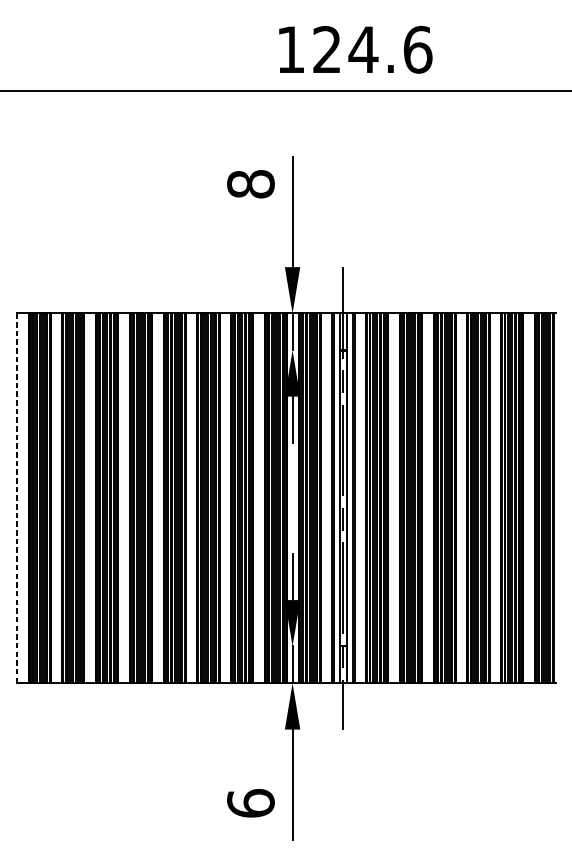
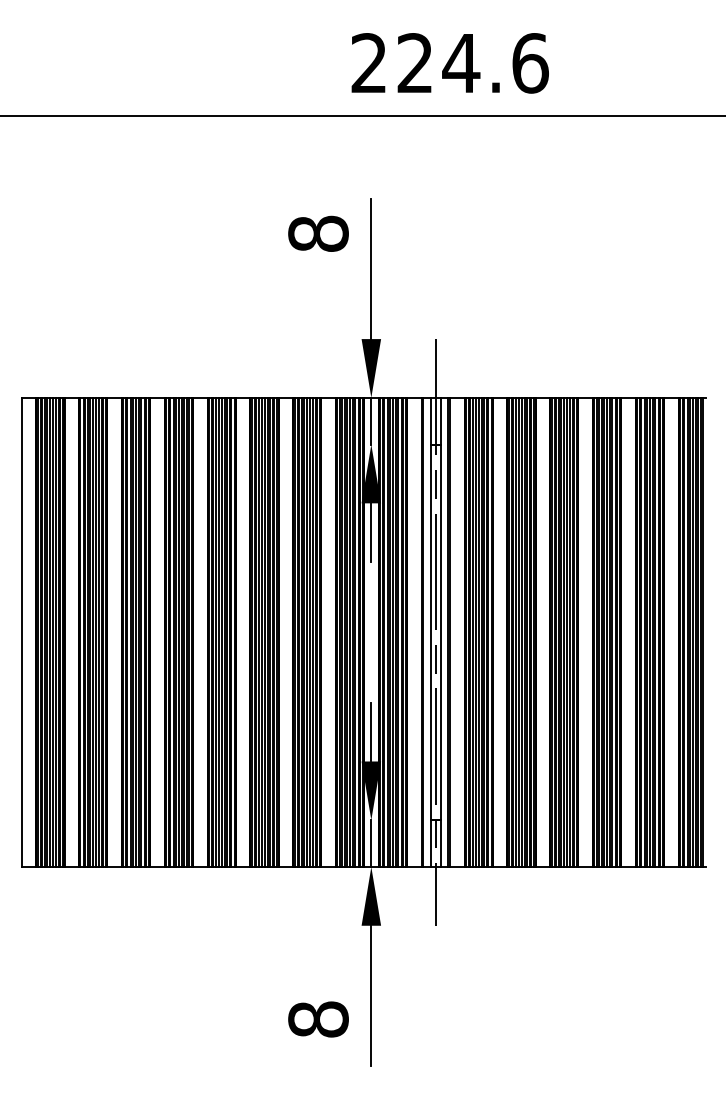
text: (290, 49) -> (368, 62), 124.6 -> 224.6
line: (16, 498) -> (21, 632), dashed -> solid
text: (250, 803) -> (318, 1019), 6 -> 8

